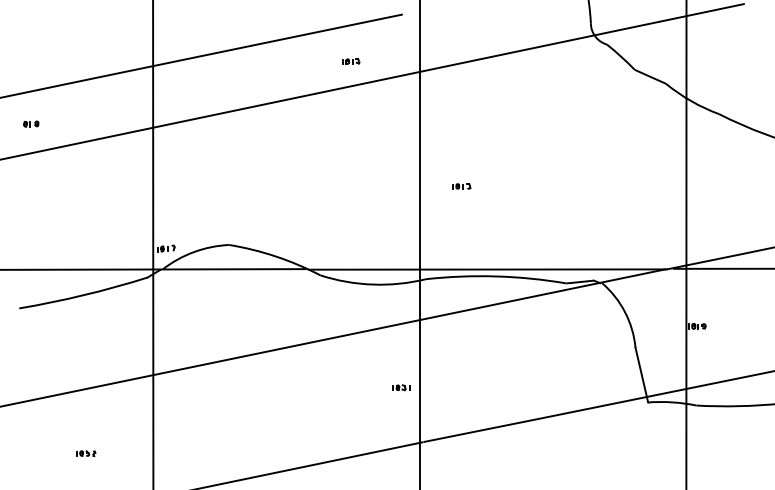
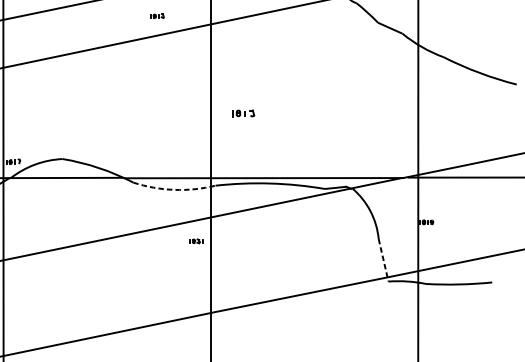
part: (461, 186) -> (243, 113), size x1.6
arc: (372, 284) -> (174, 189), solid -> dashed
line: (641, 375) -> (383, 260), solid -> dashed
part: (401, 387) -> (196, 241), moved

